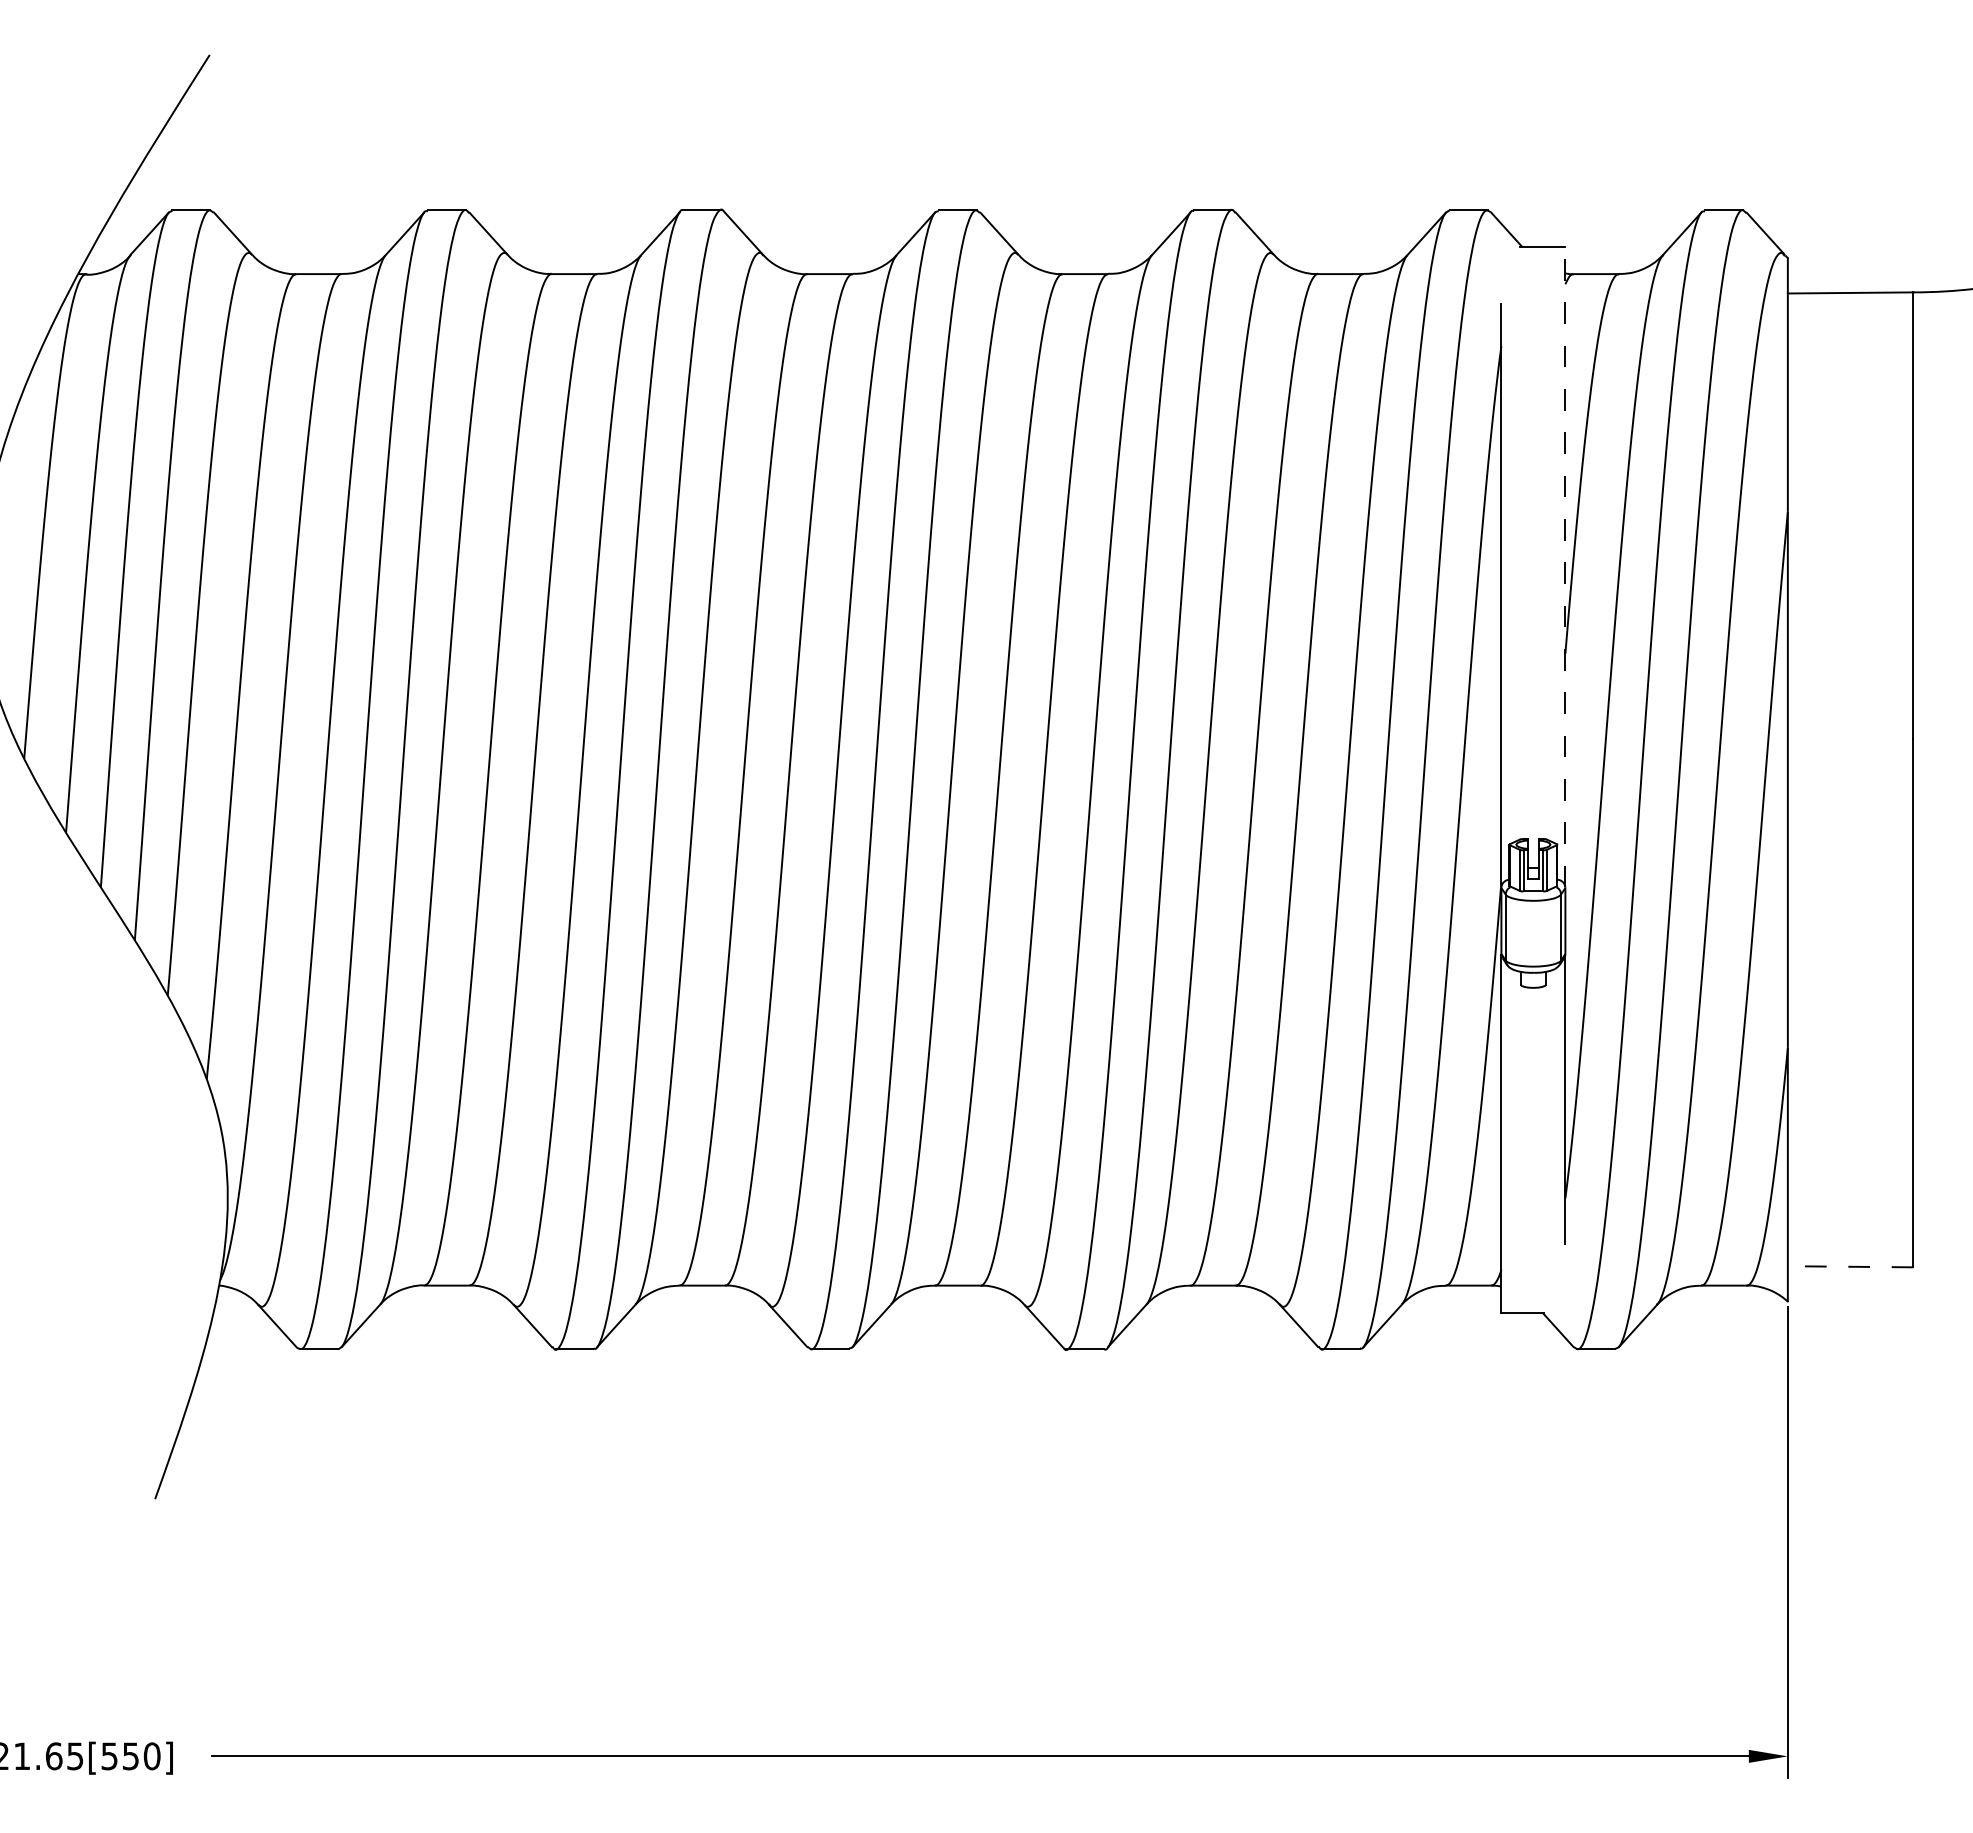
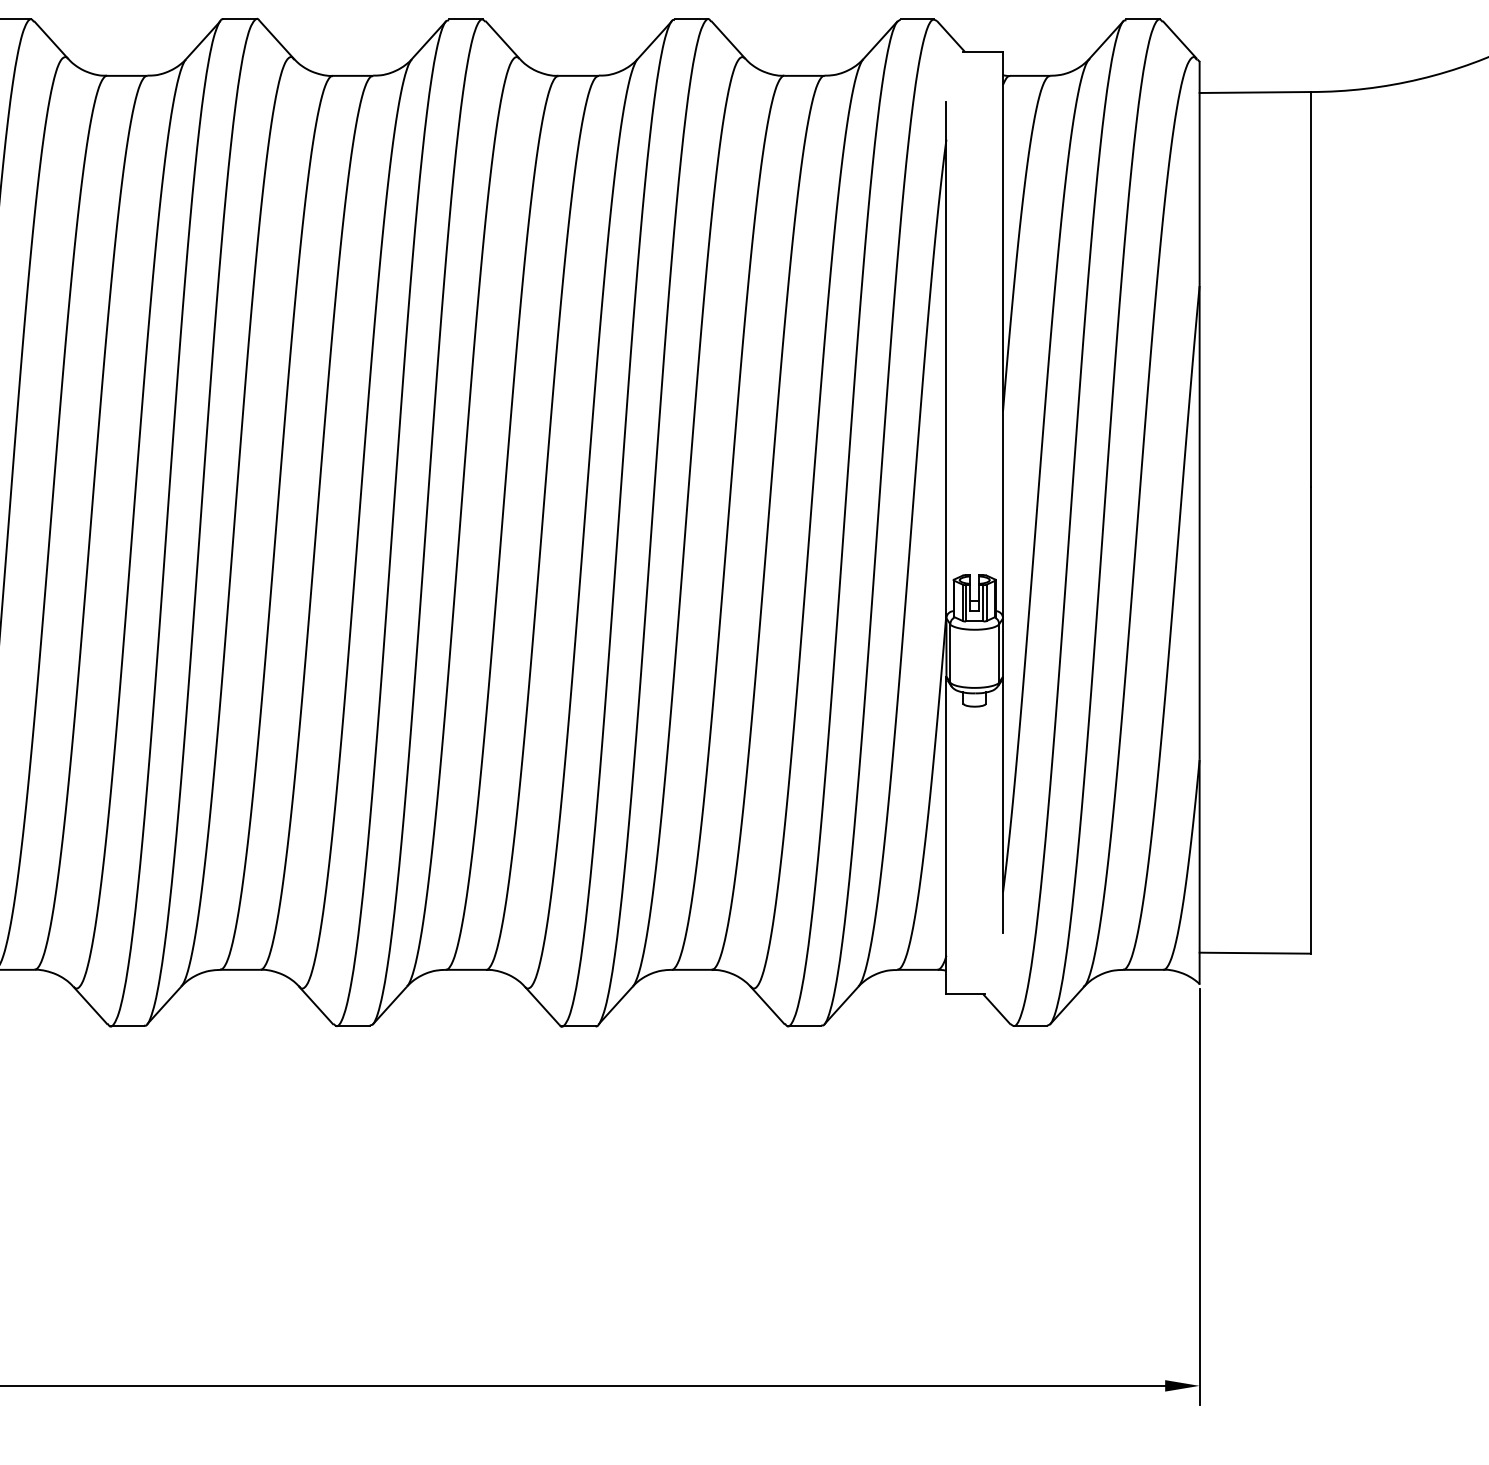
line: (1565, 566) -> (1003, 334), dashed -> solid
line: (1850, 1266) -> (1254, 952), dashed -> solid

